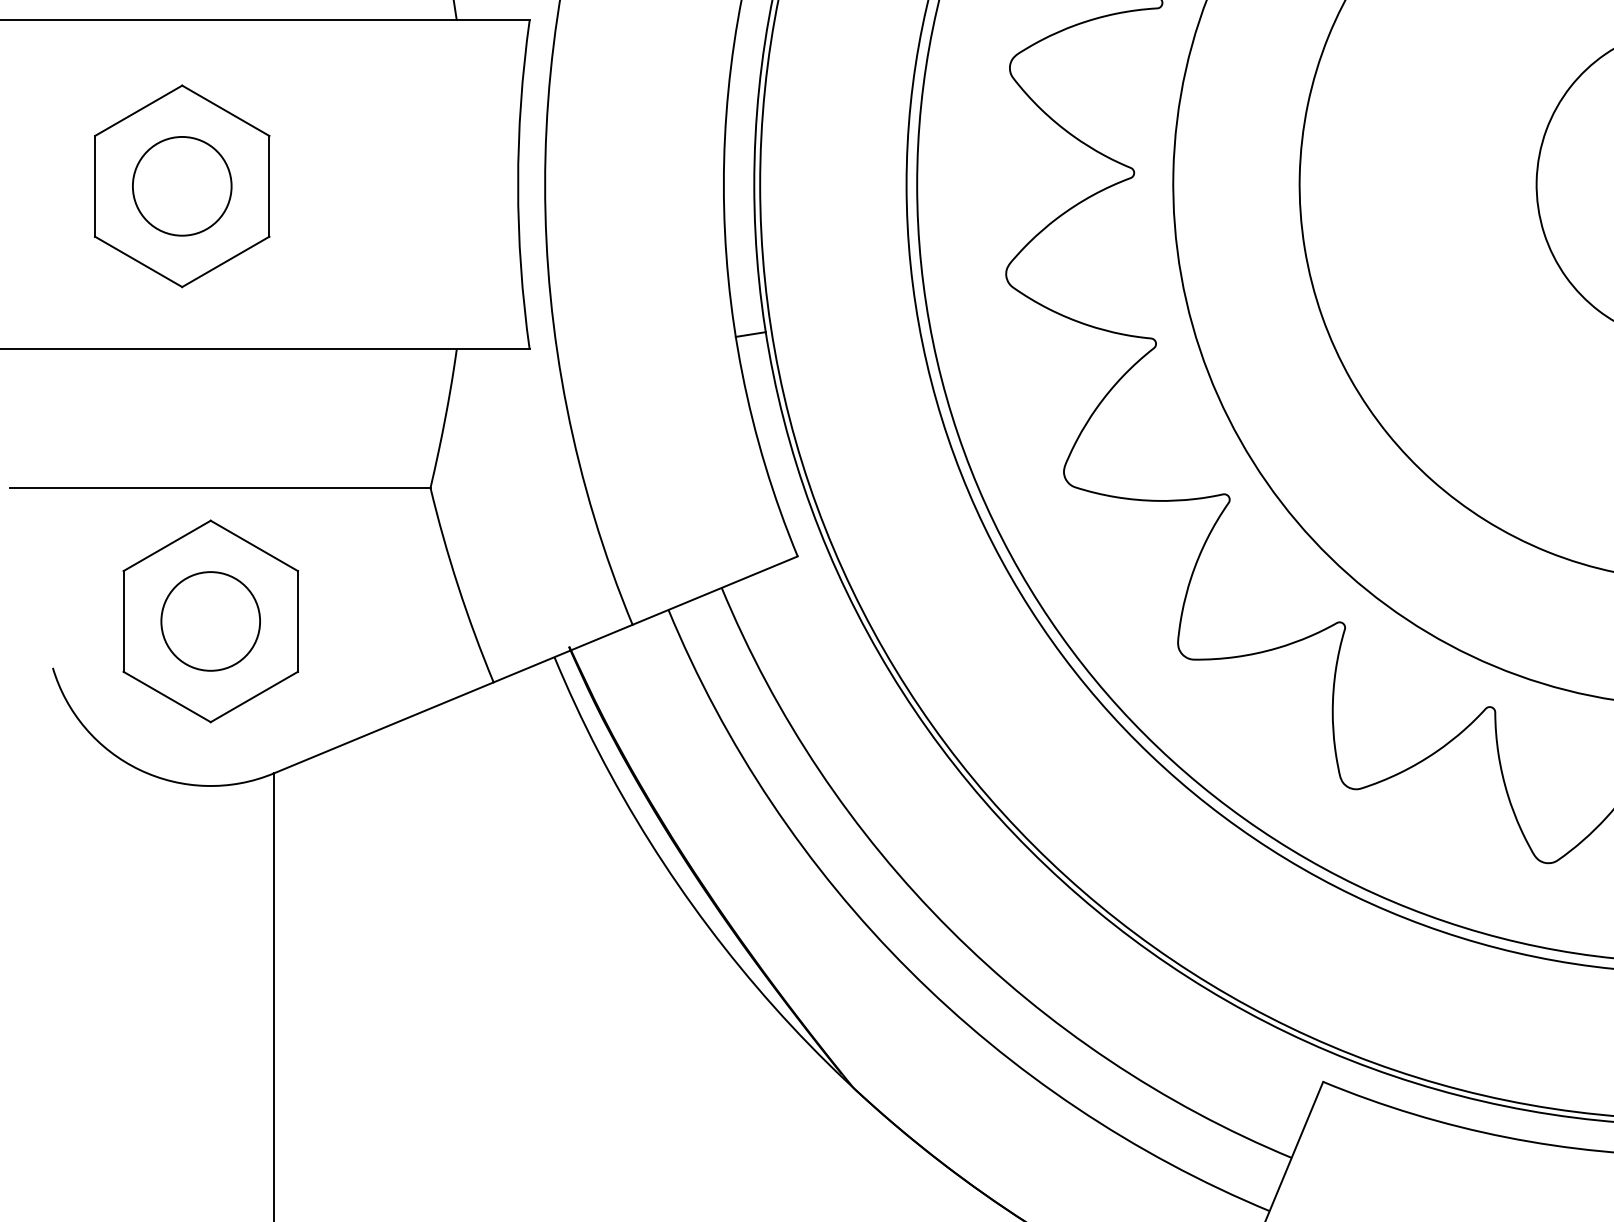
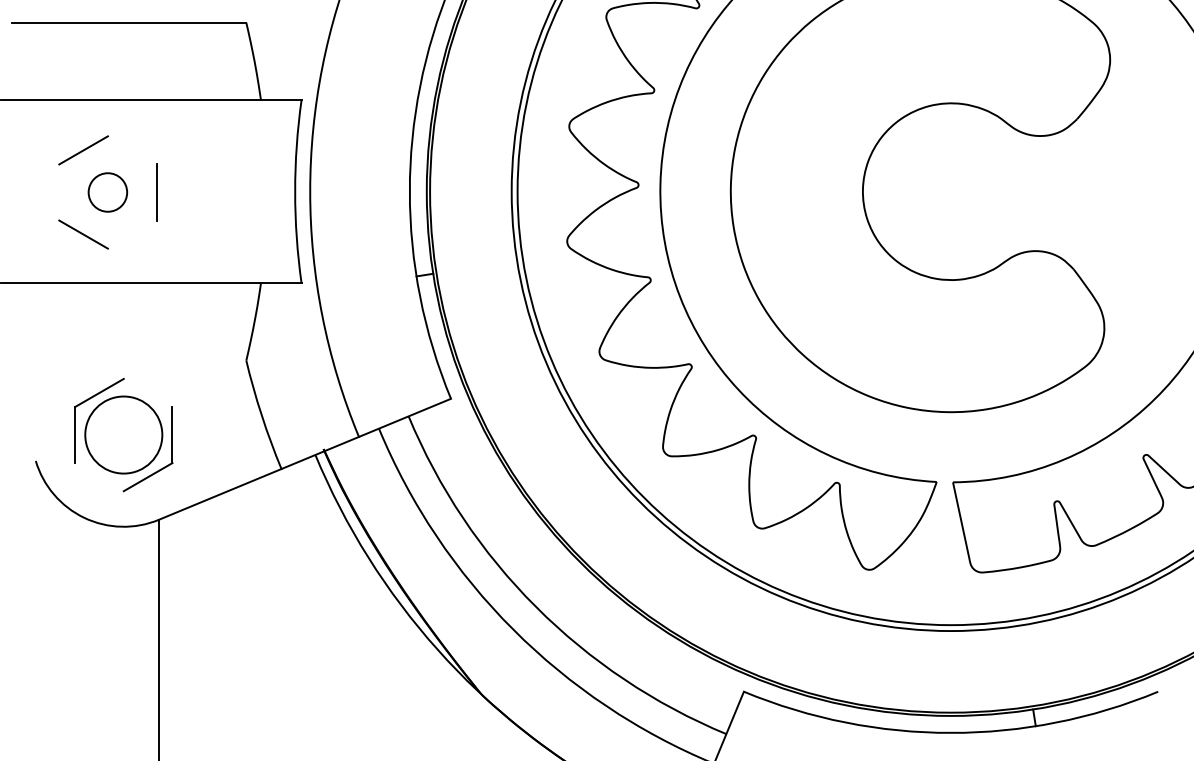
line: (224, 110) -> (131, 150), removed
line: (95, 186) -> (59, 192), removed
circle: (181, 186) -> (107, 192), size x0.7
line: (224, 261) -> (131, 234), removed
line: (220, 487) -> (129, 360), removed
line: (253, 545) -> (147, 392), removed
circle: (210, 620) -> (123, 434), size x1.4
line: (167, 697) -> (99, 477), removed

